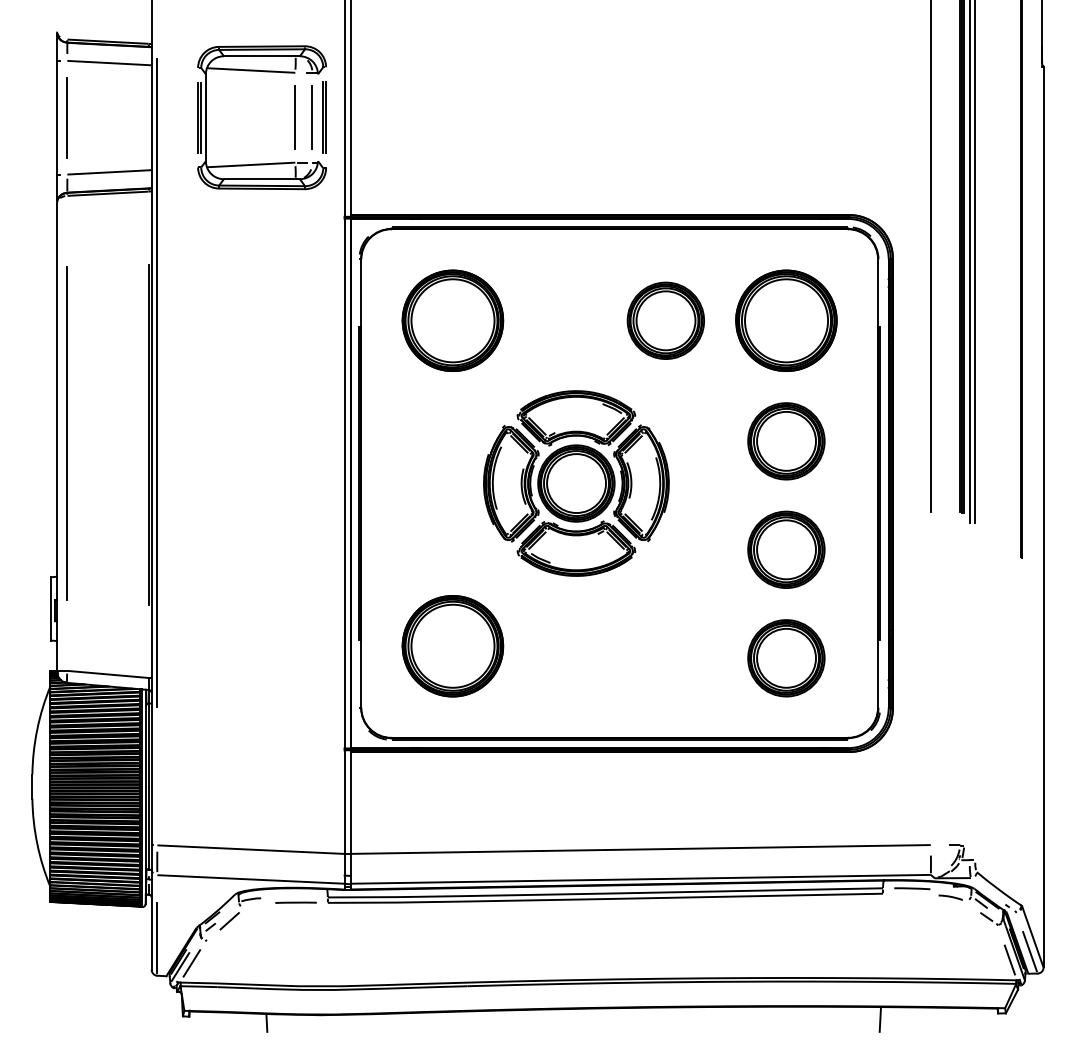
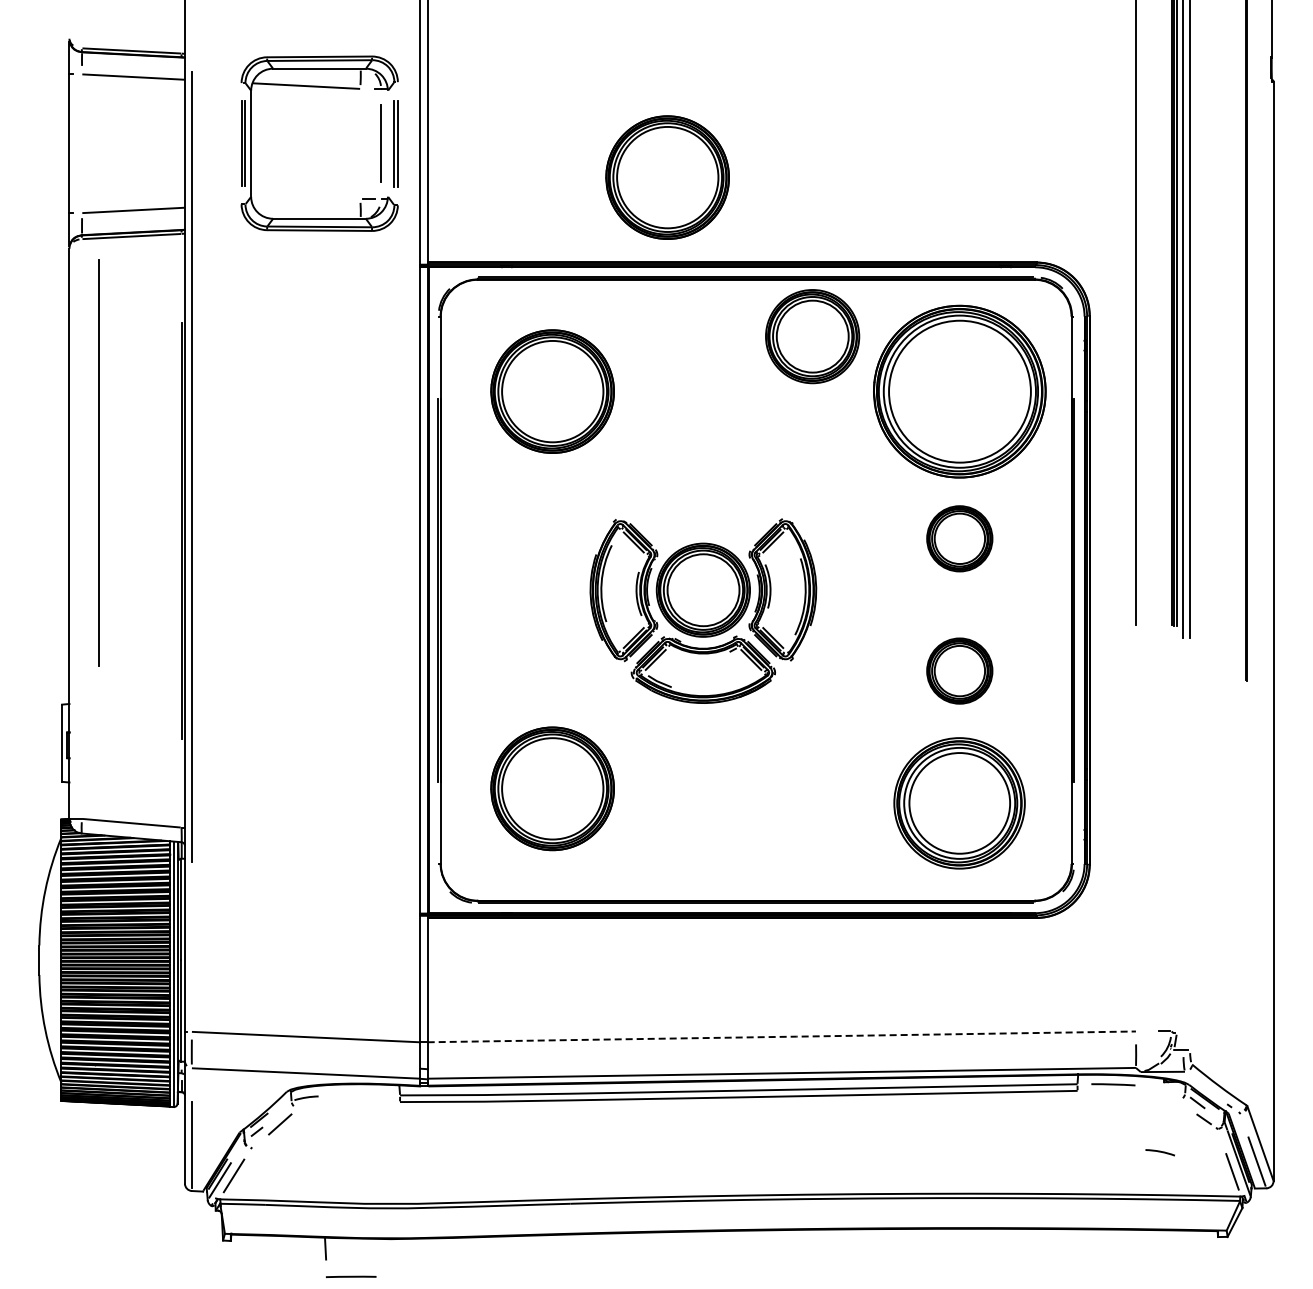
line: (67, 117) -> (82, 143), removed
line: (295, 117) -> (360, 143), removed
part: (547, 145) -> (667, 177), added
line: (251, 165) -> (306, 201), removed
part: (665, 320) -> (812, 336), moved
part: (786, 320) -> (959, 391), size x1.4
part: (575, 418) -> (702, 510), removed
line: (66, 432) -> (98, 462), moved
part: (786, 441) -> (959, 538), size x0.7
part: (786, 549) -> (959, 670), size x0.7
part: (786, 658) -> (959, 803), size x1.4
line: (641, 849) -> (782, 1036), solid -> dashed
arc: (950, 897) -> (1159, 1152), moved
line: (296, 902) -> (351, 1276), moved
line: (880, 1019) -> (1074, 1244), removed

